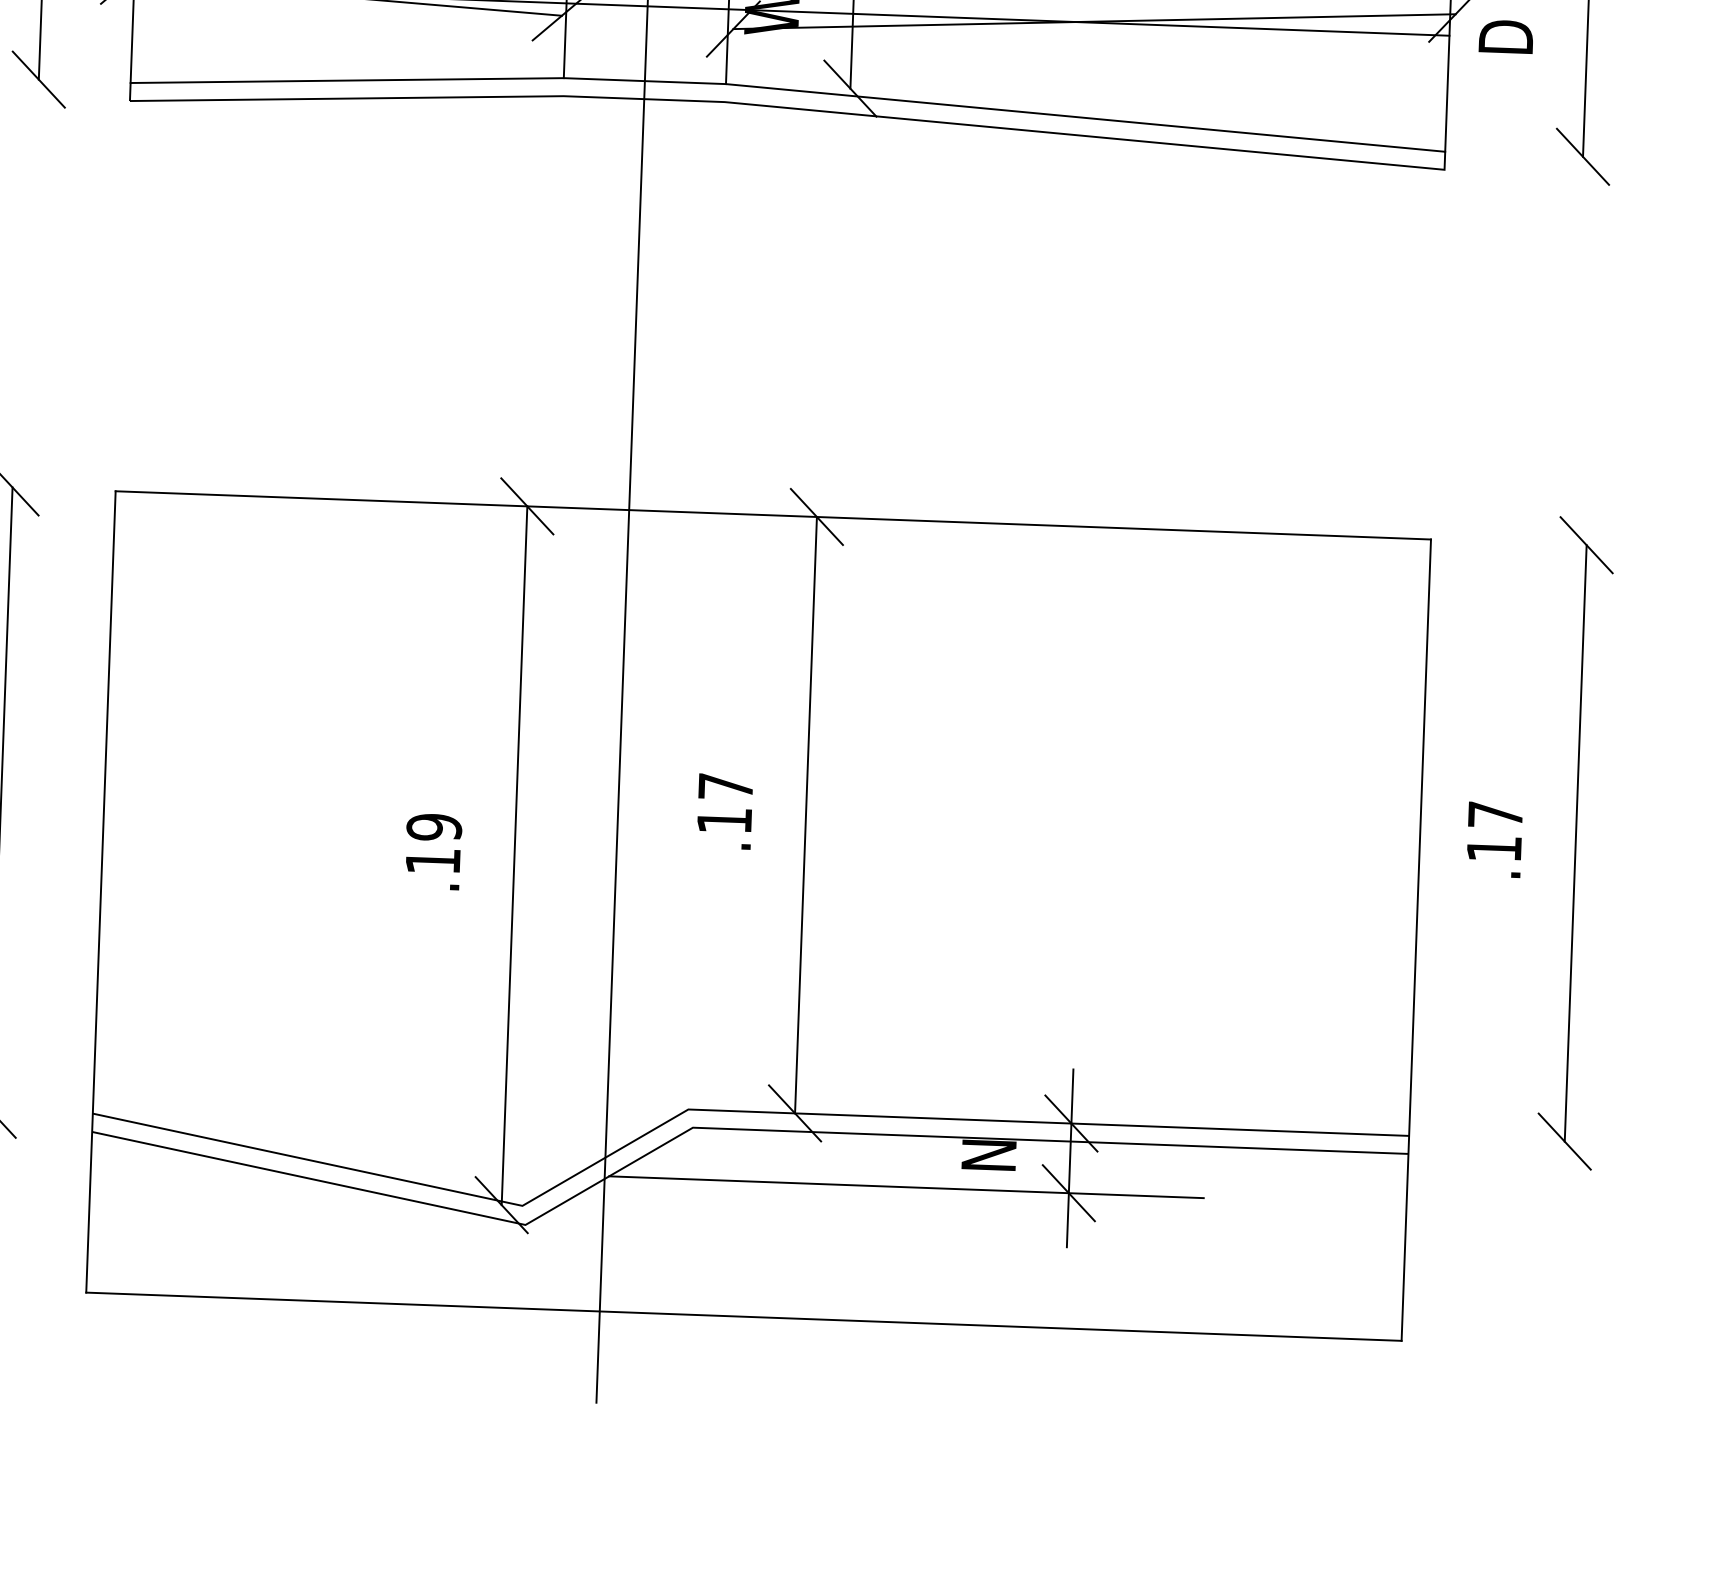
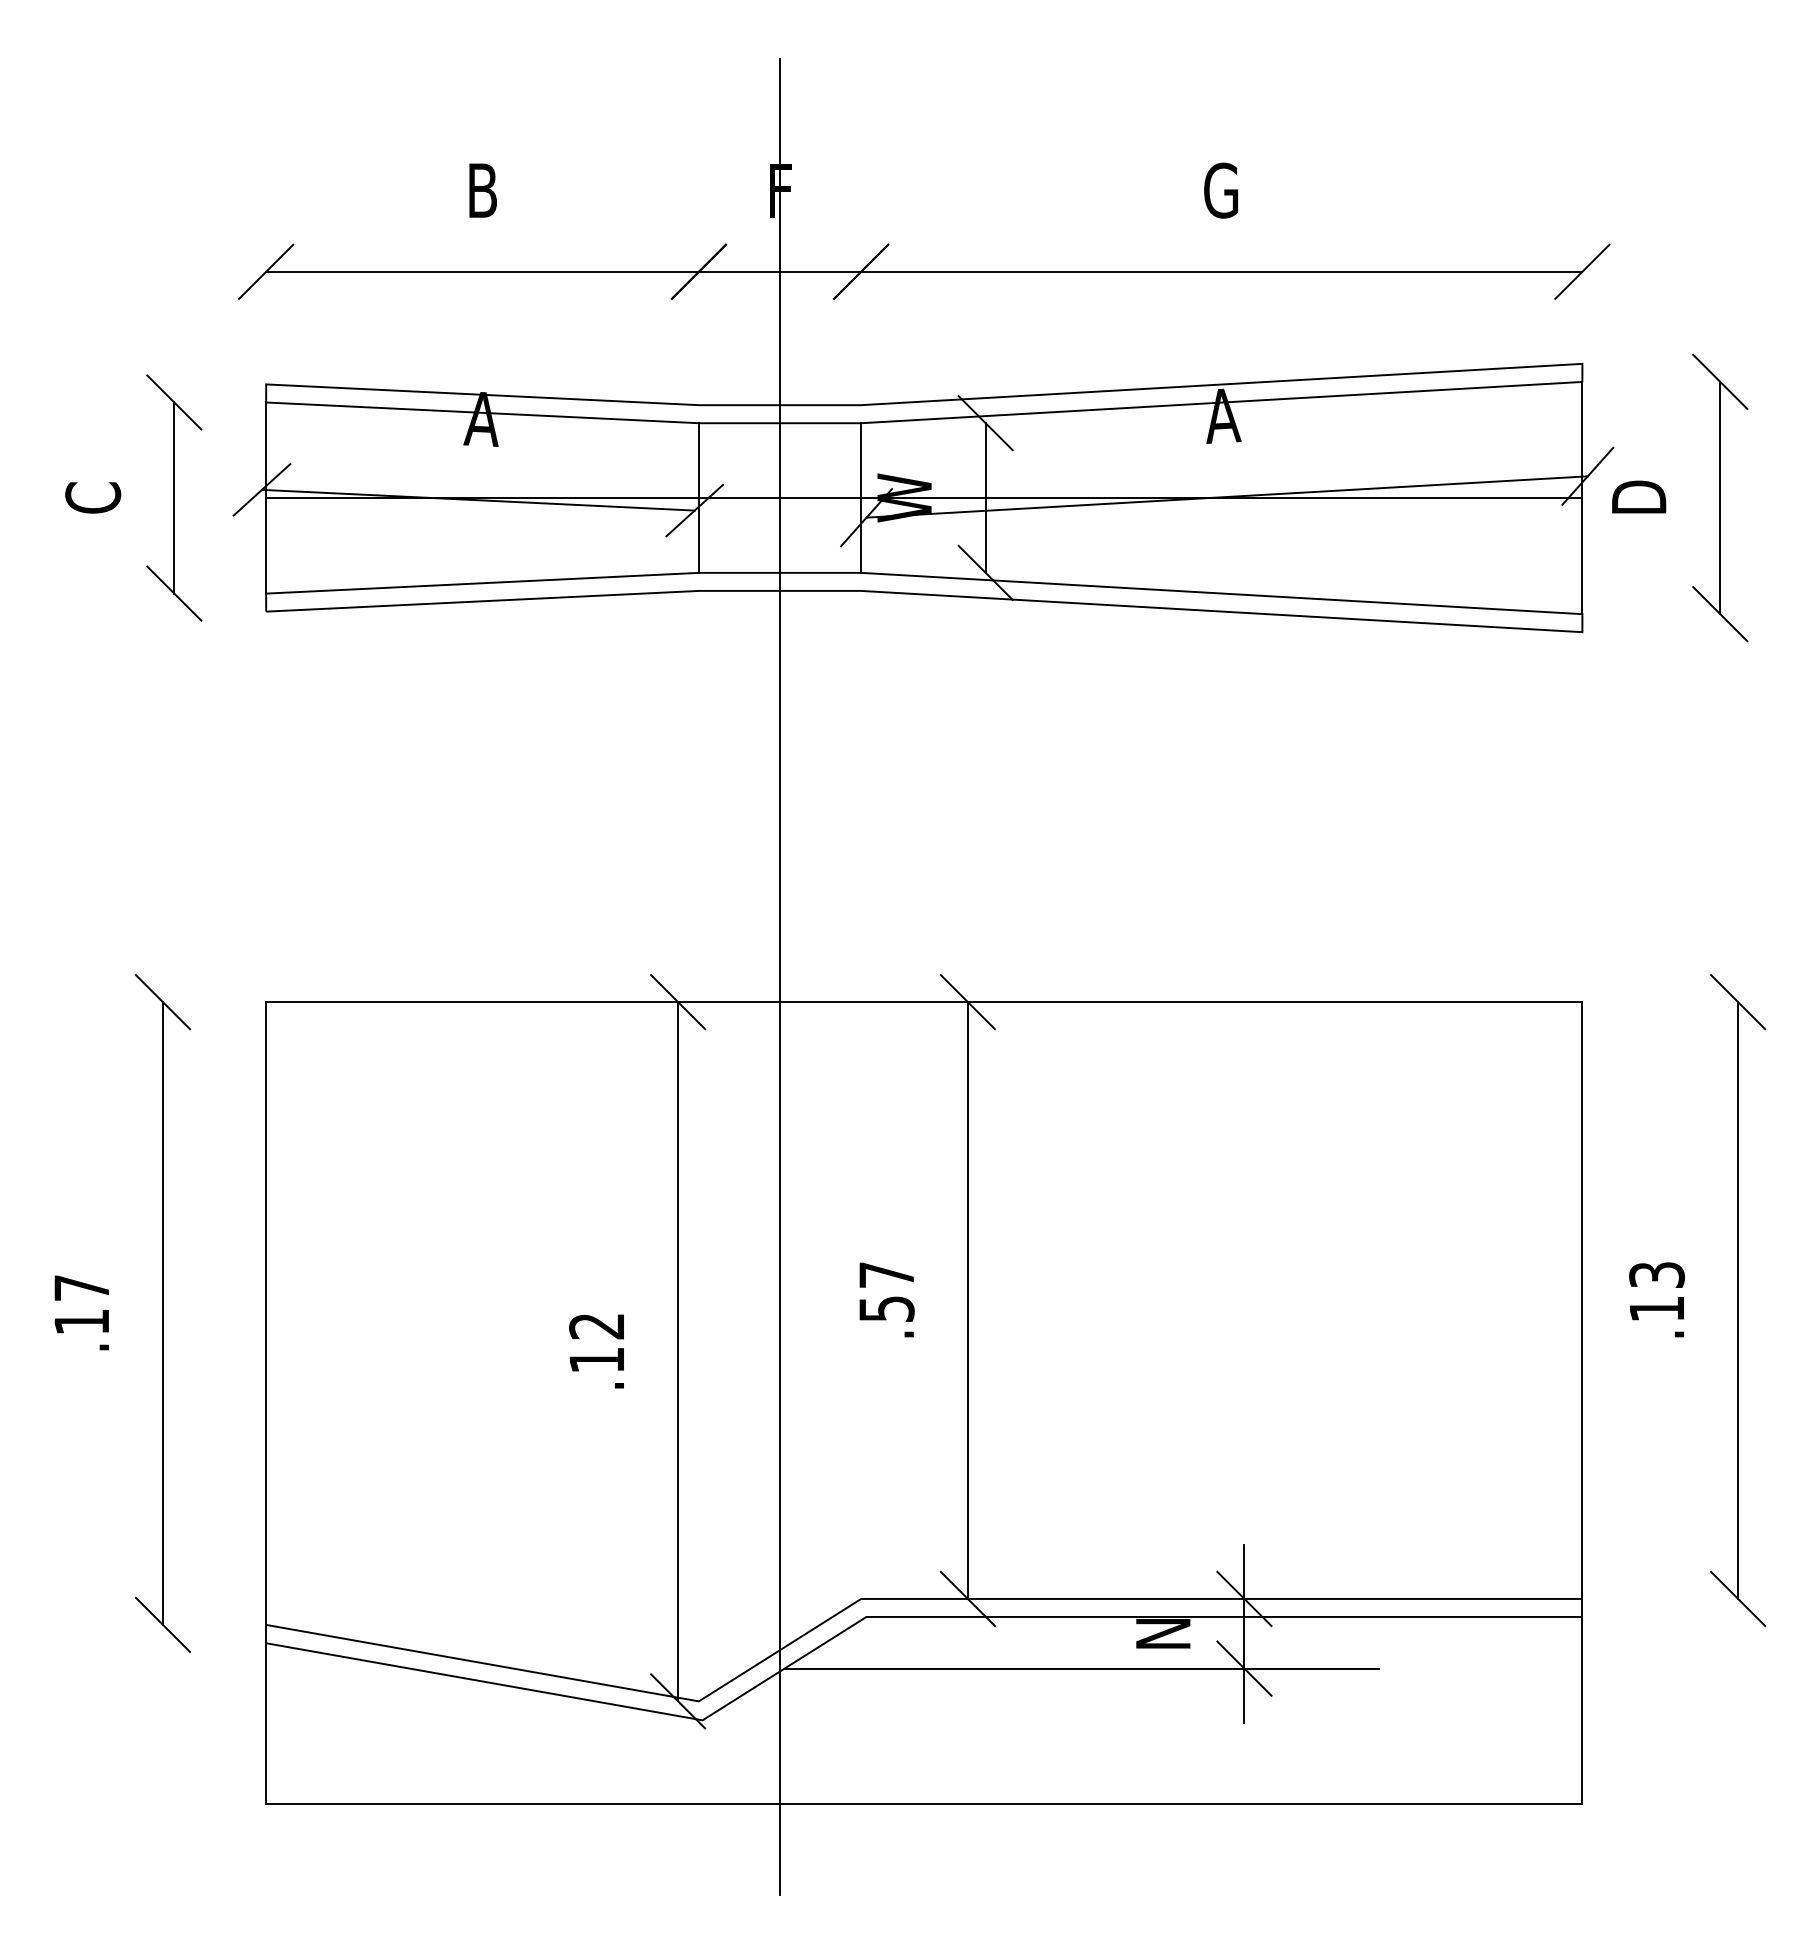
text: (1496, 814) -> (1657, 1274), .17 -> .13
text: (724, 820) -> (886, 1308), .17 -> .57
text: (433, 827) -> (596, 1326), .19 -> .12

